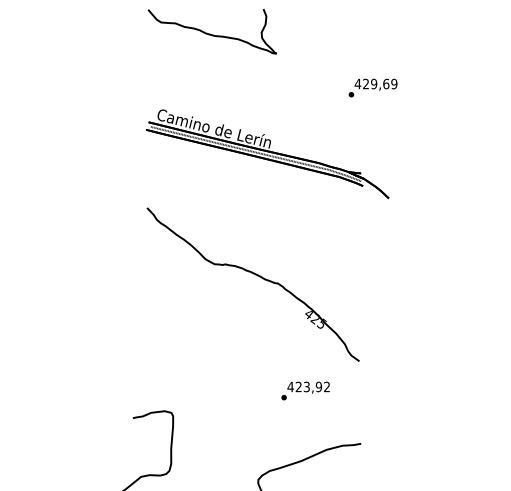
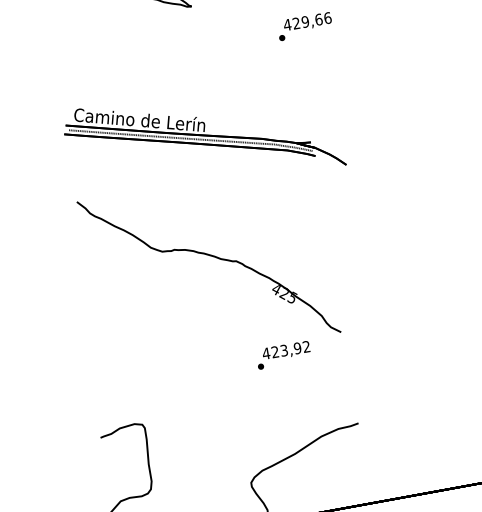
text: (394, 83) -> (327, 17), 429,69 -> 429,66
part: (267, 153) -> (203, 137), moved
text: (305, 390) -> (283, 354), moved

